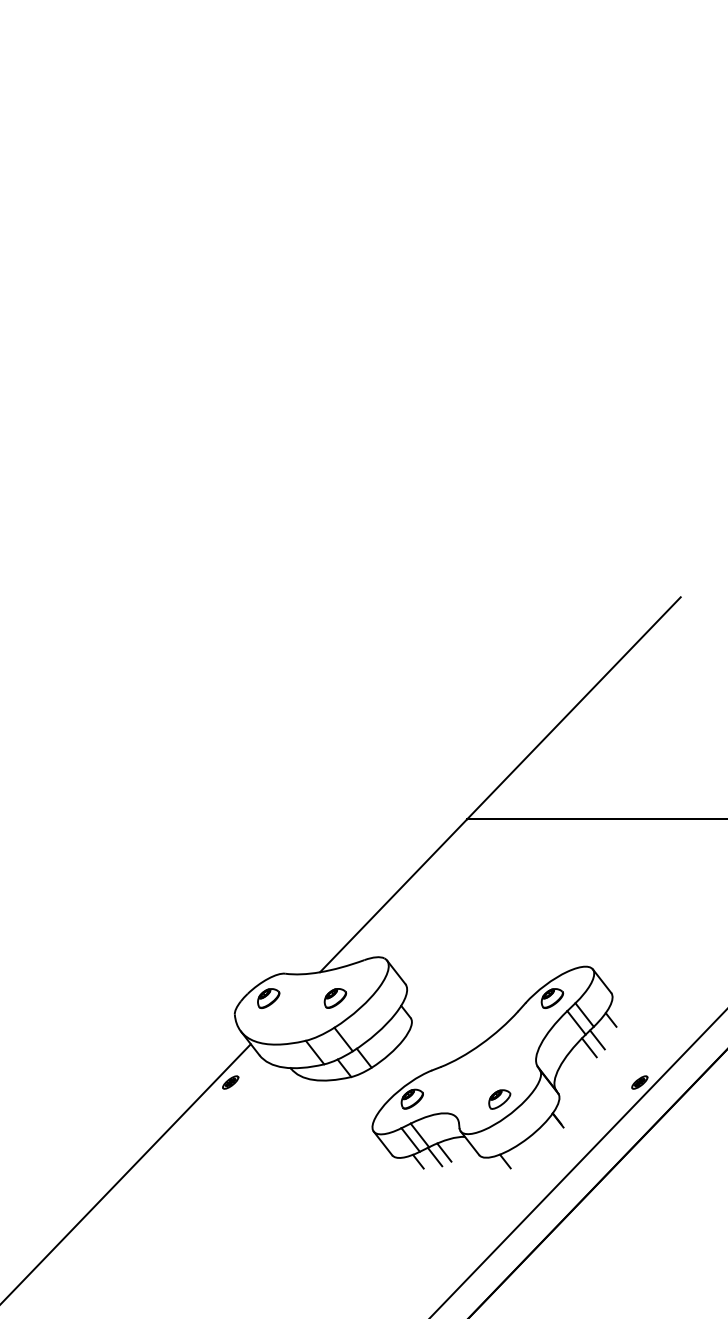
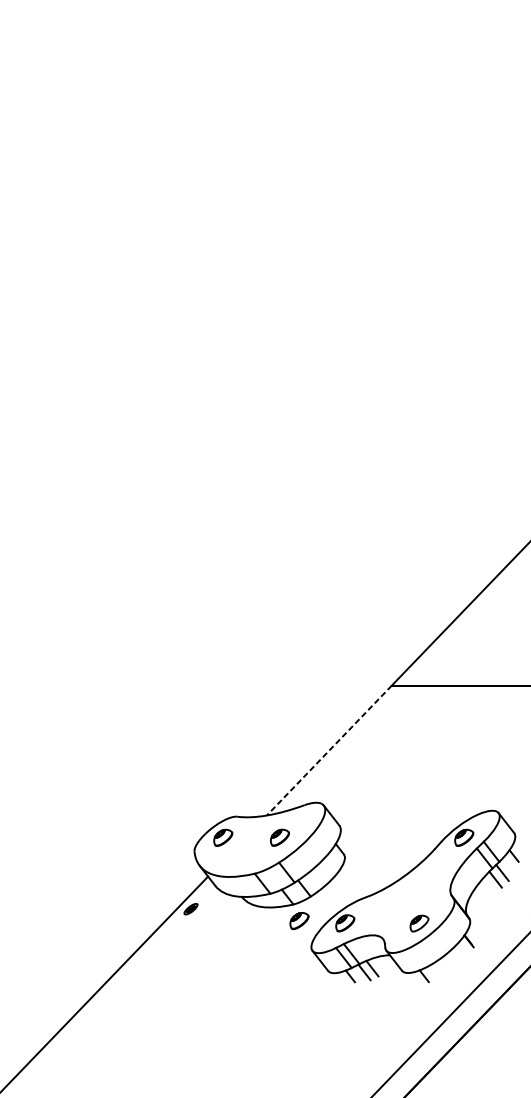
line: (393, 896) -> (329, 751), solid -> dashed
part: (358, 1096) -> (299, 921), added

